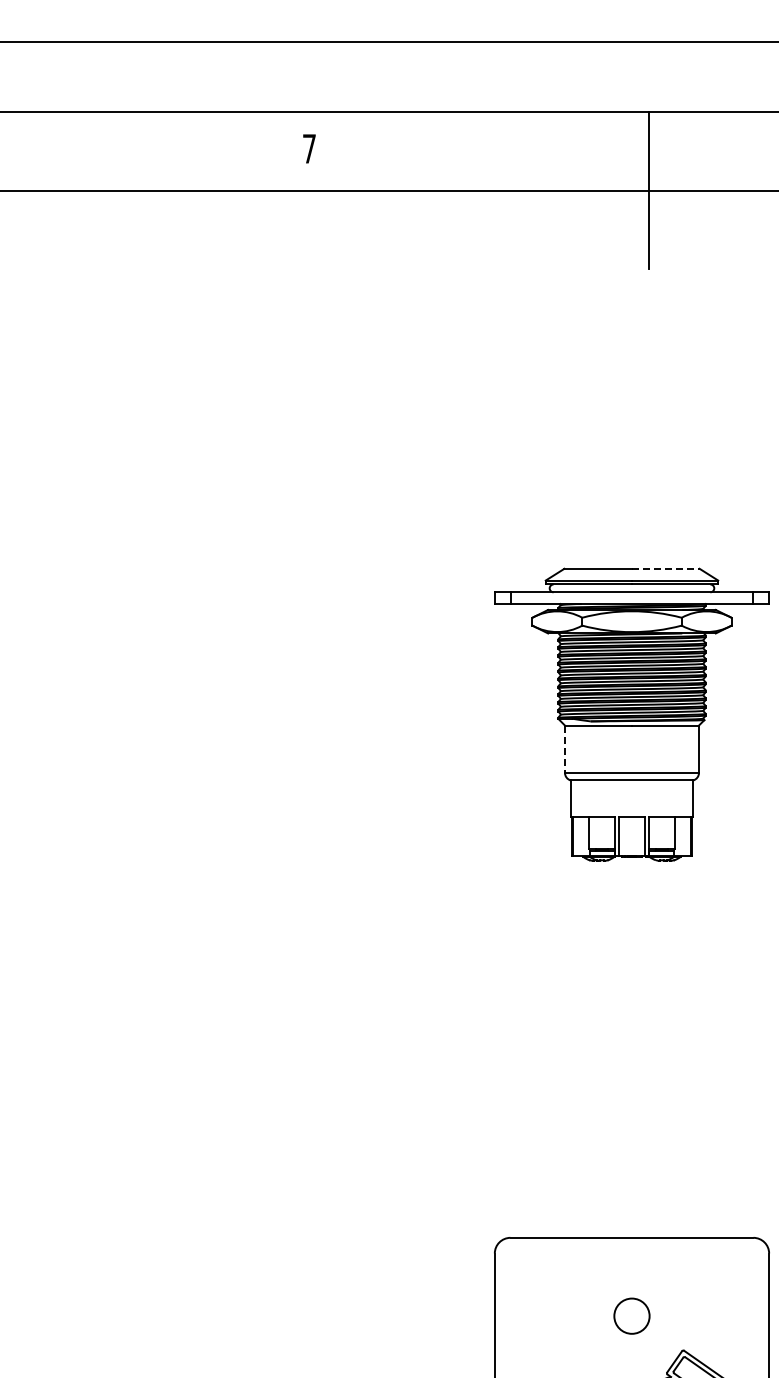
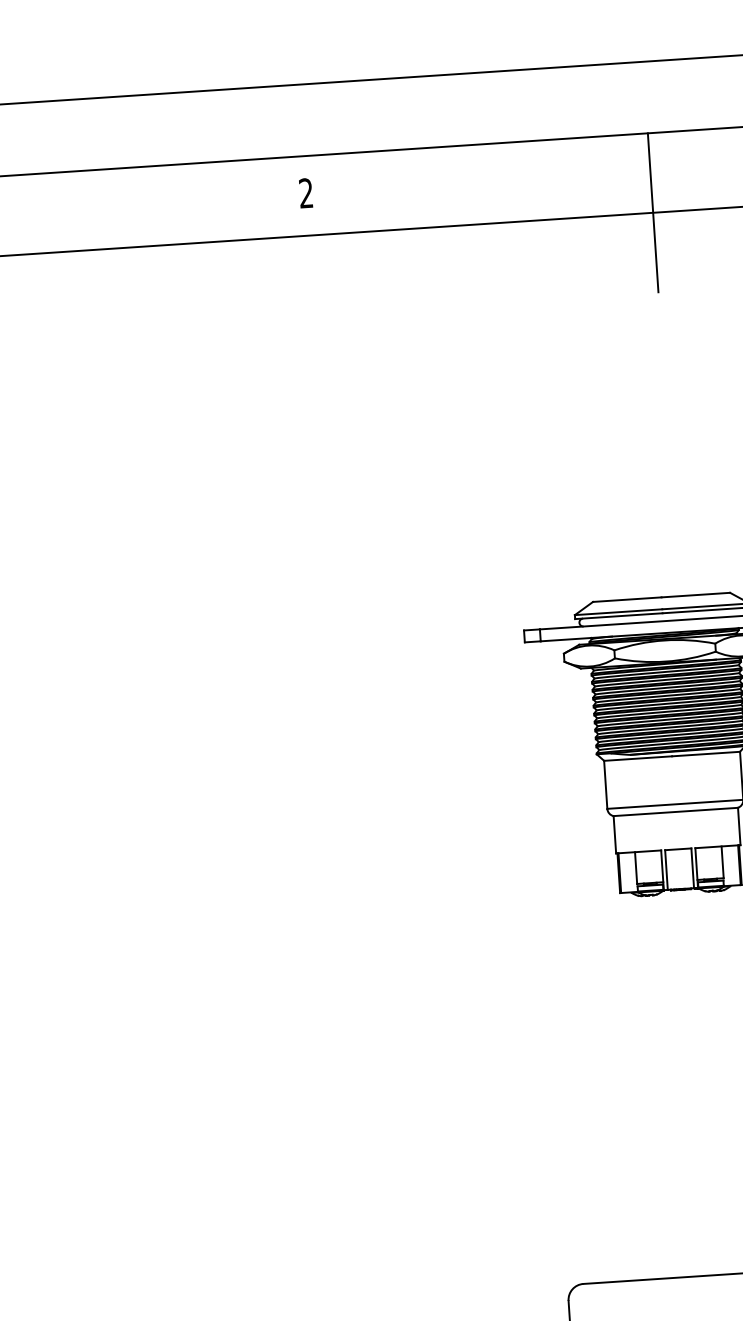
text: (309, 148) -> (306, 192), 7 -> 2
line: (665, 568) -> (695, 594), dashed -> solid
line: (564, 749) -> (605, 785), dashed -> solid

